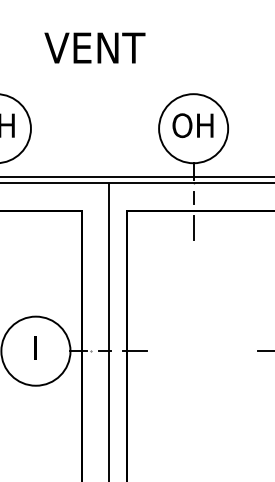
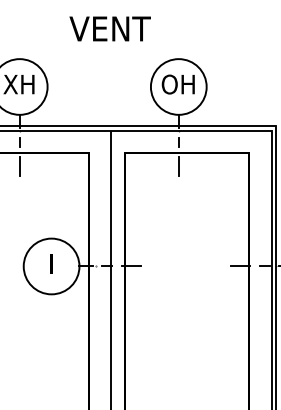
text: (94, 47) -> (109, 28), moved

